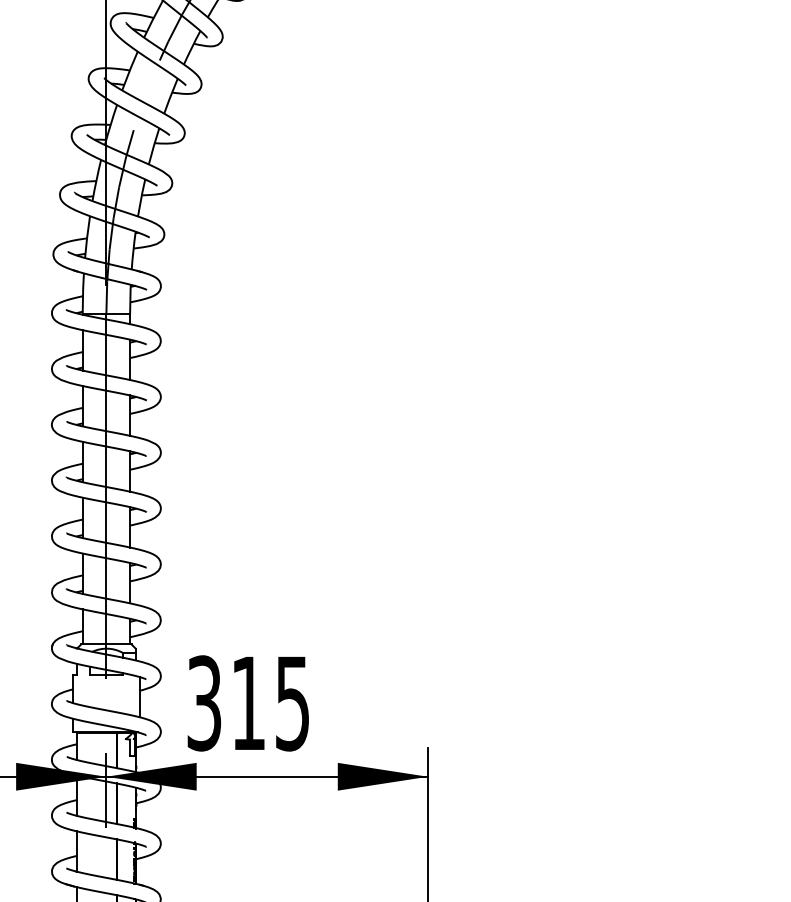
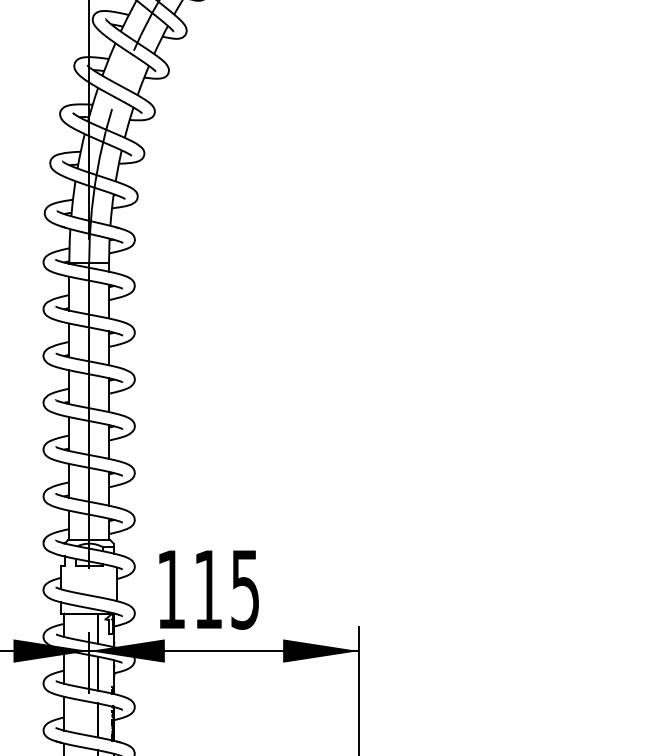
text: (204, 703) -> (171, 589), 315 -> 115

